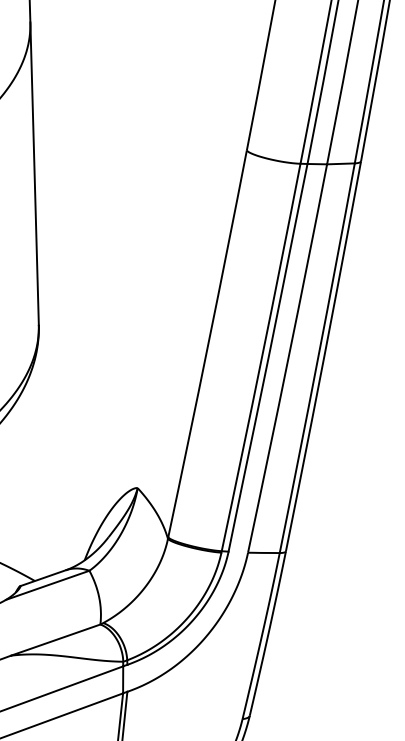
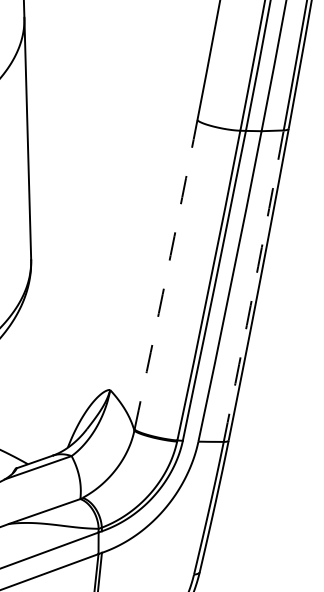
arc: (208, 344) -> (166, 275), solid -> dashed
arc: (318, 358) -> (254, 286), solid -> dashed

